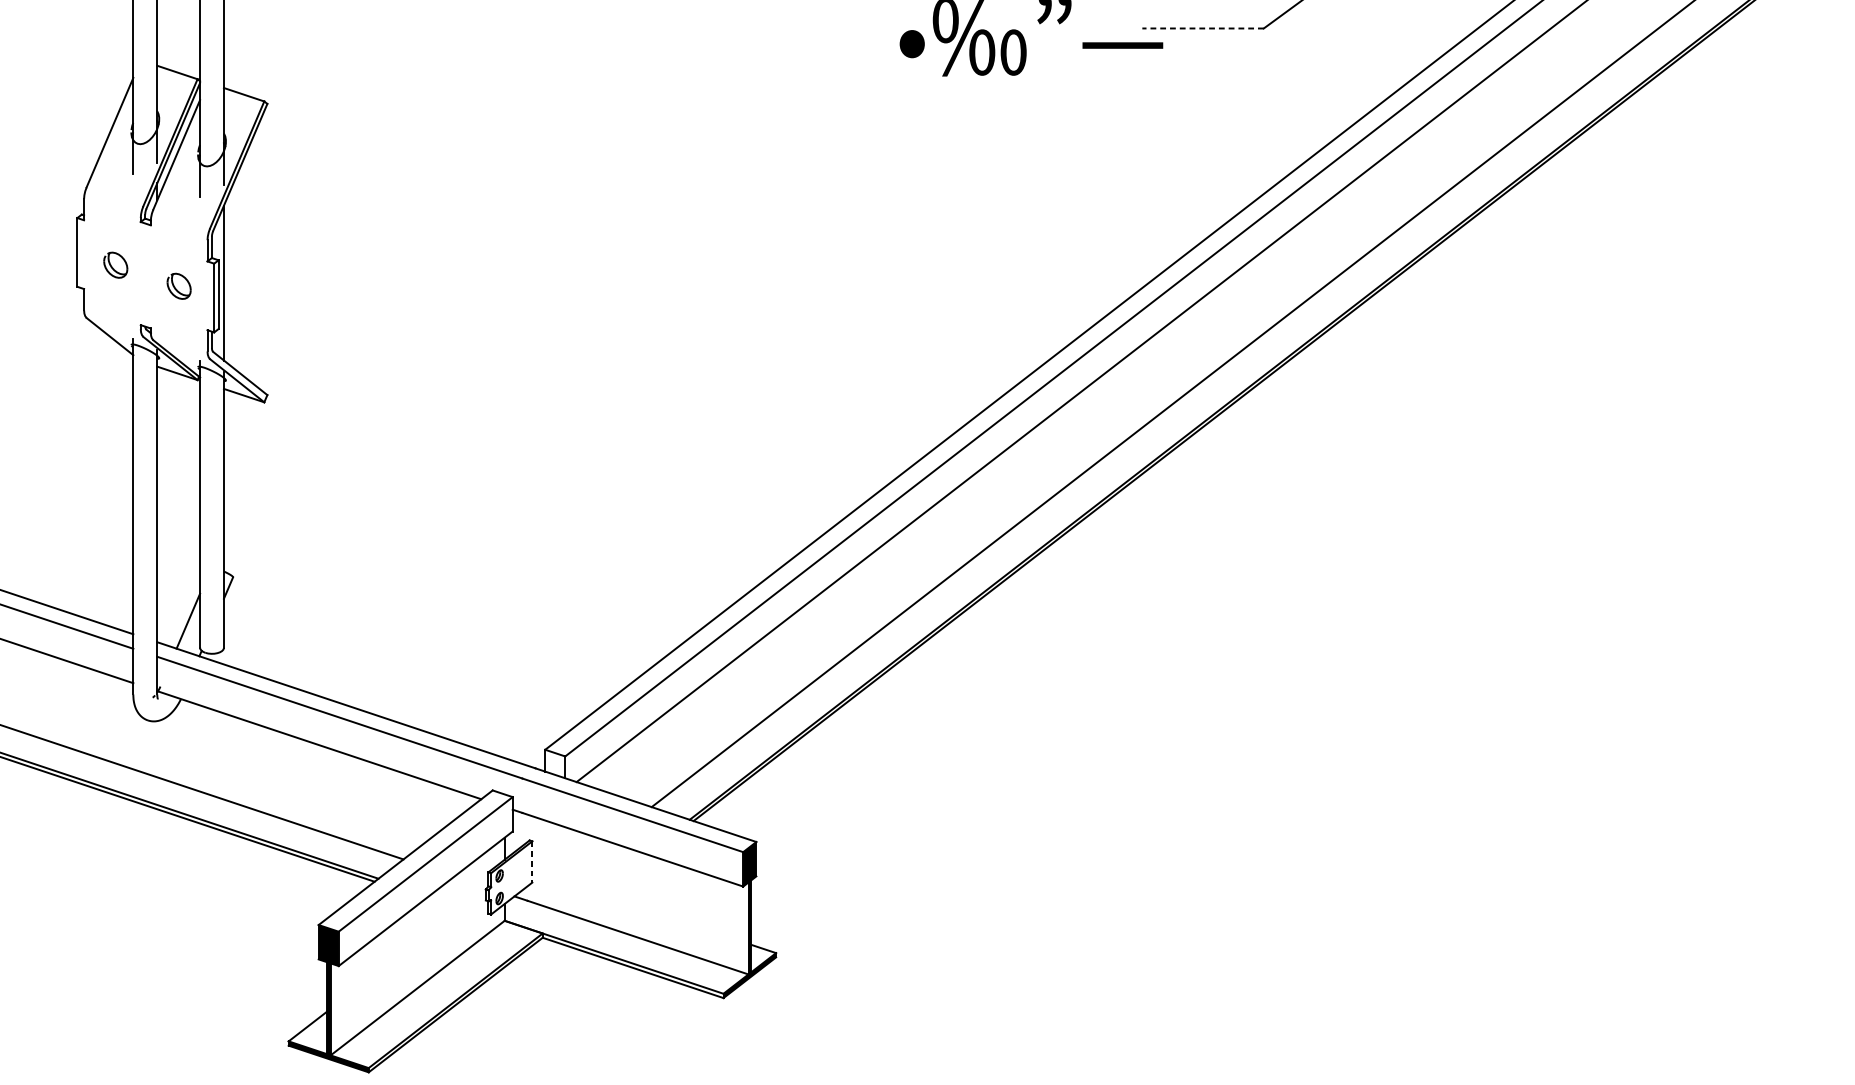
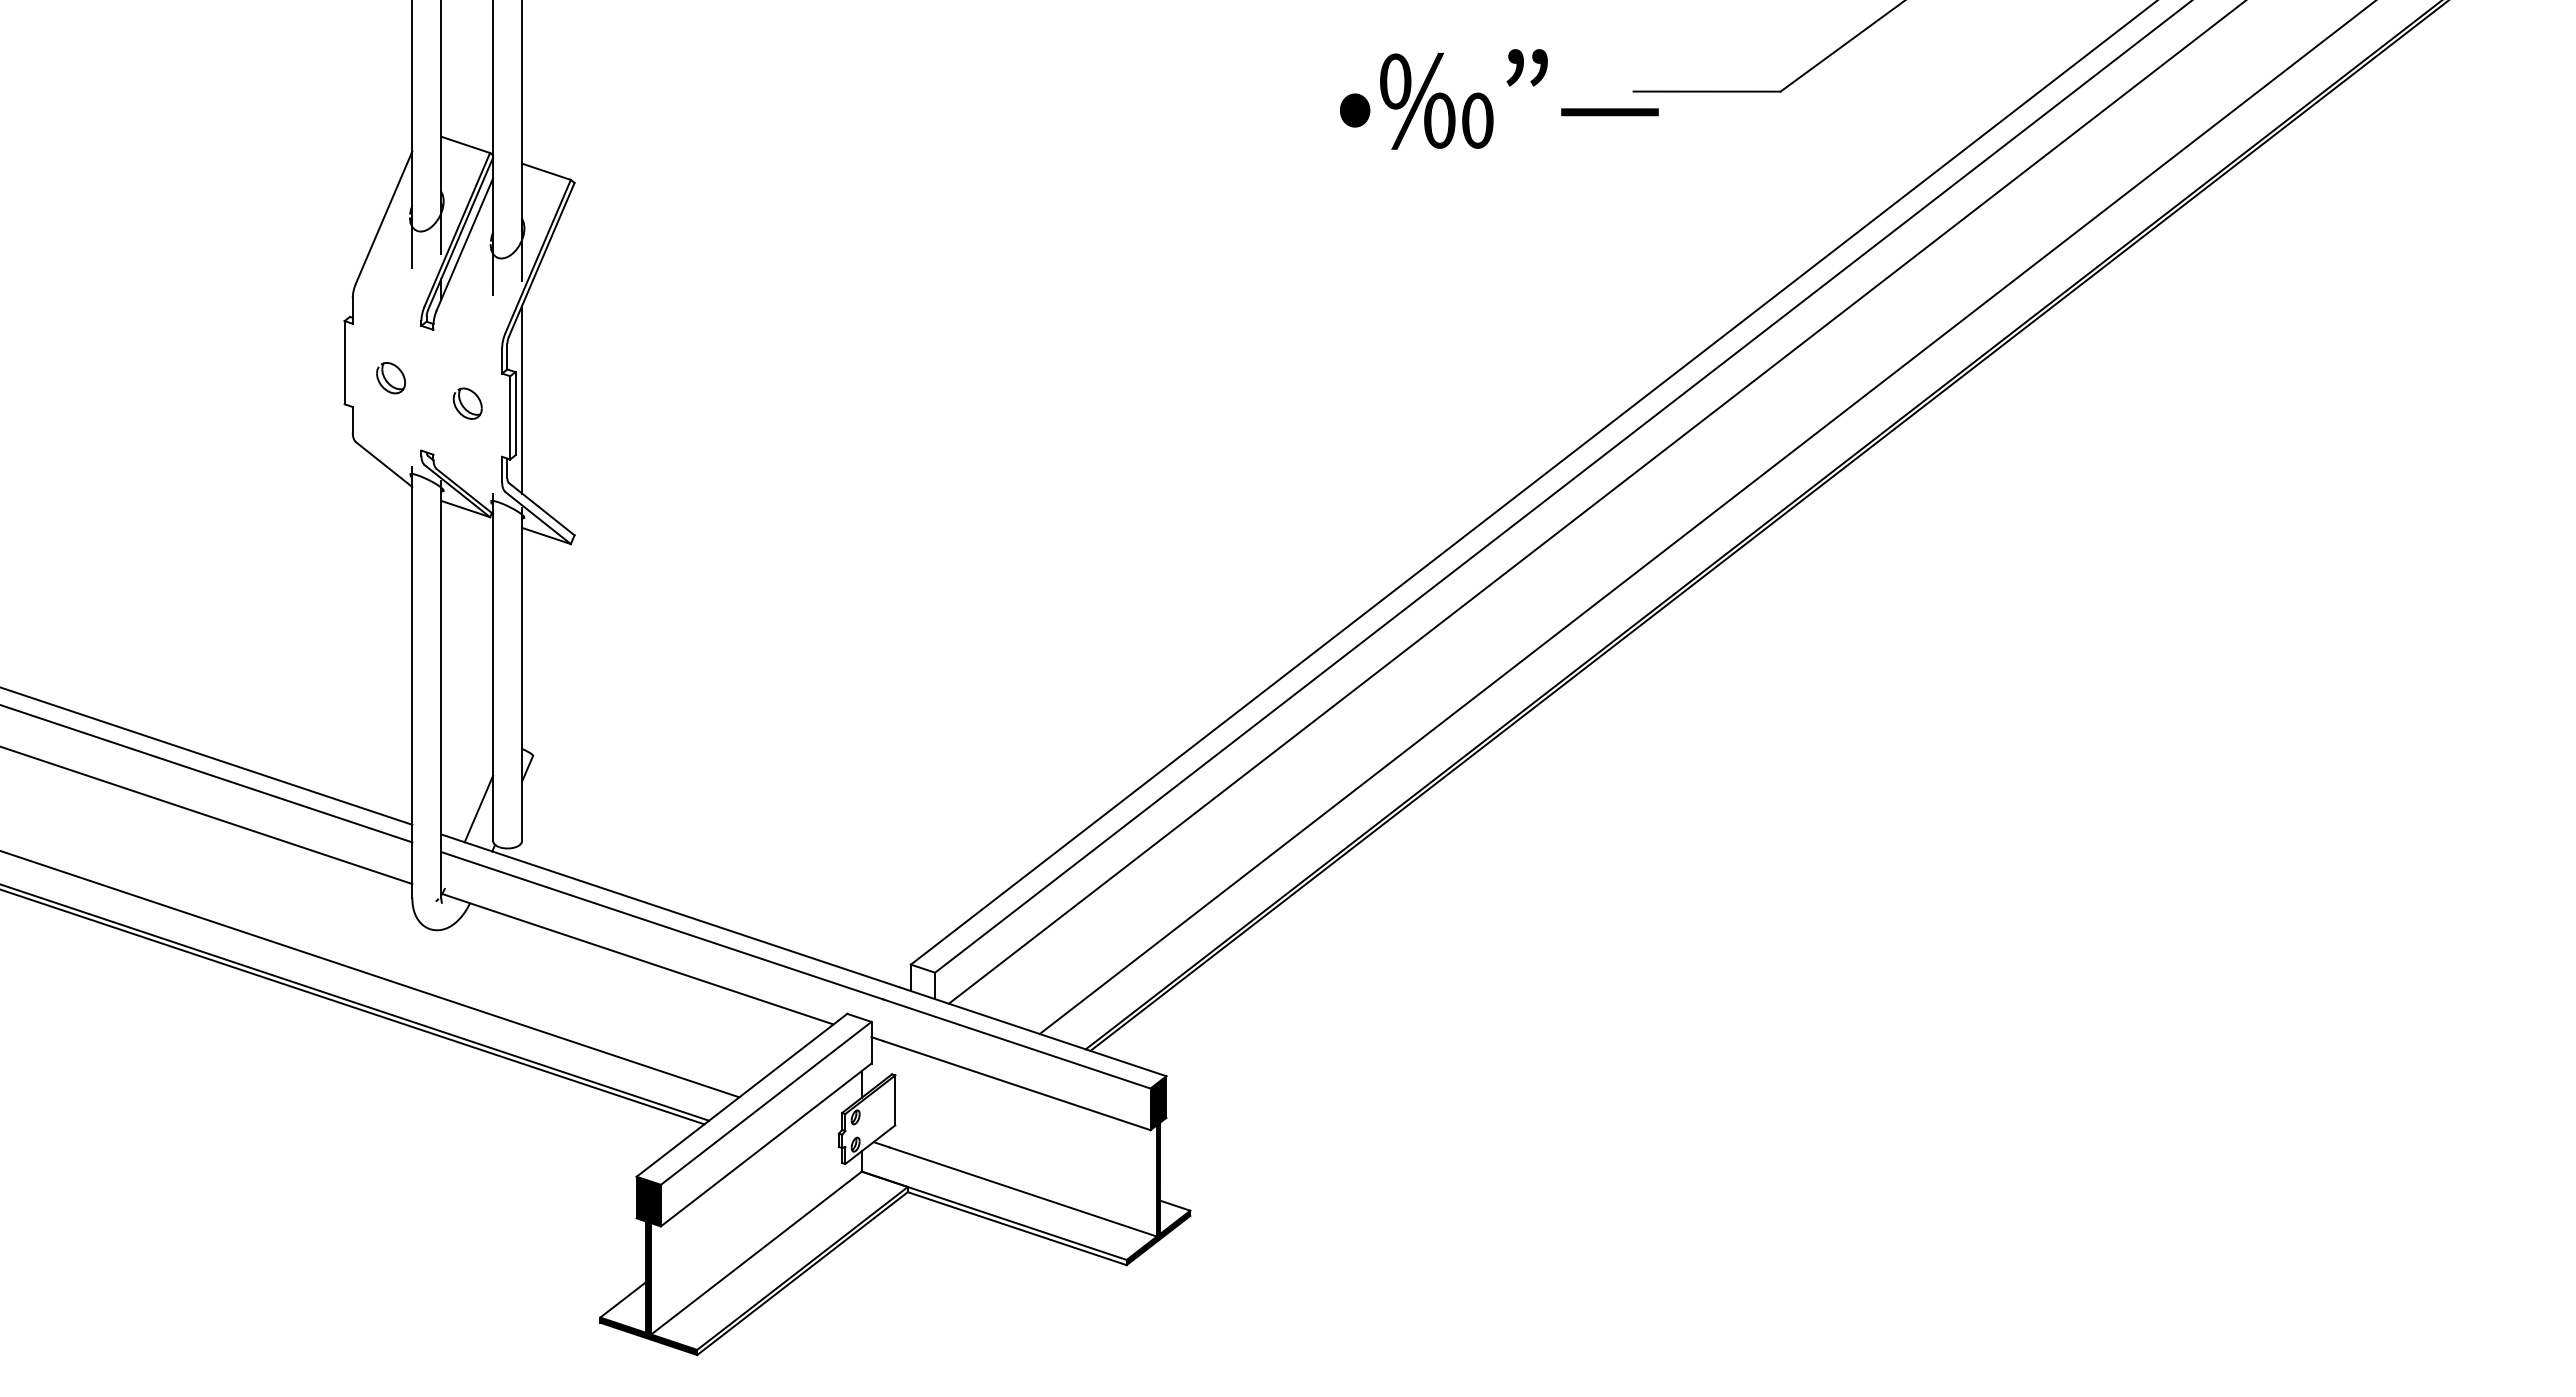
line: (1203, 28) -> (1707, 91), dashed -> solid
line: (532, 862) -> (895, 1100), dashed -> solid

